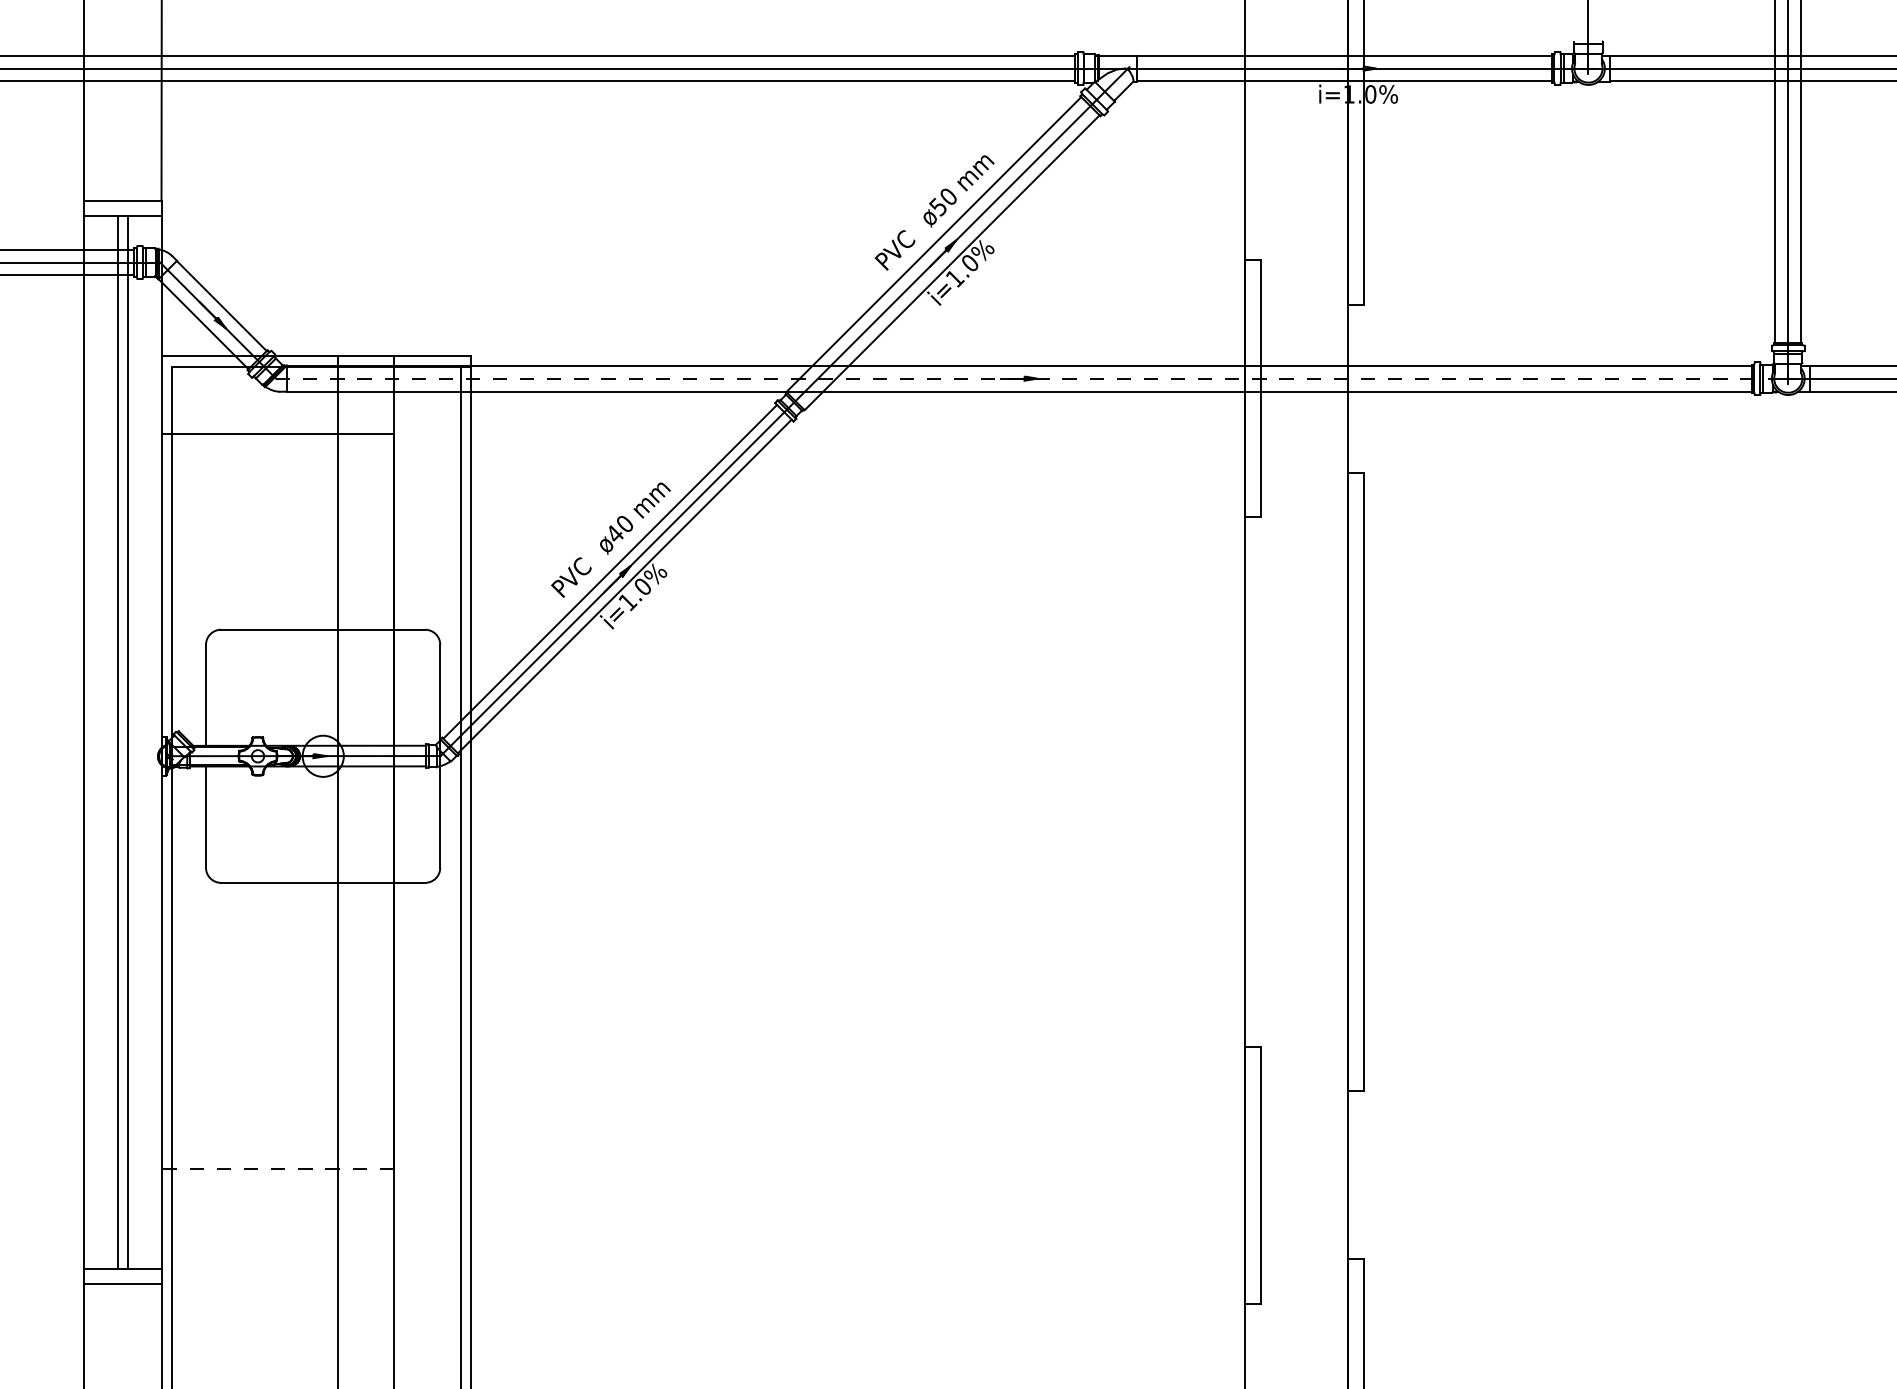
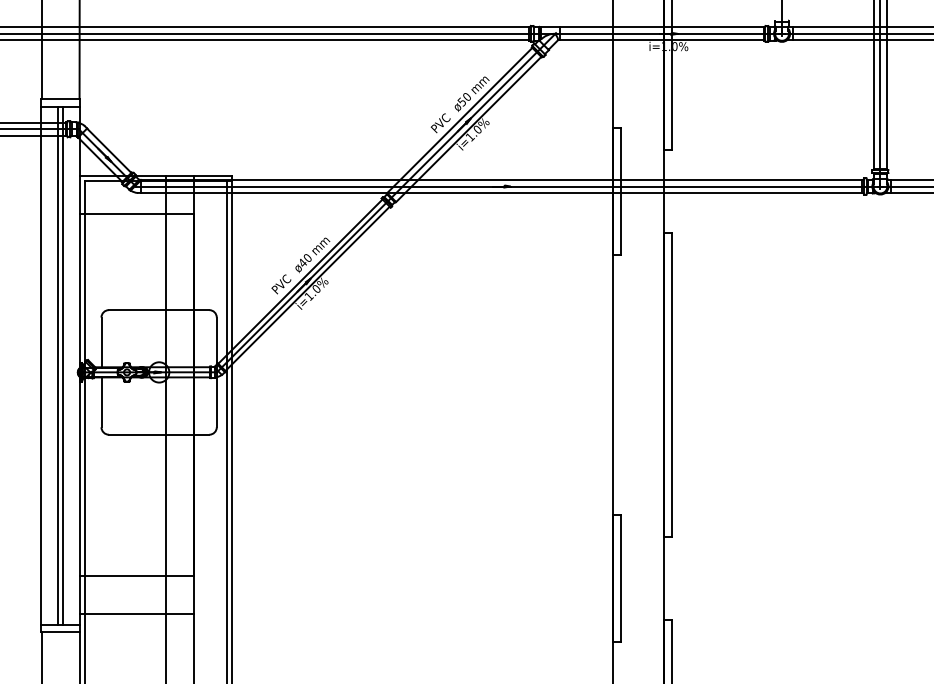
line: (1032, 378) -> (508, 186), dashed -> solid
line: (277, 1168) -> (136, 575), dashed -> solid
line: (277, 1245) -> (136, 613), added

